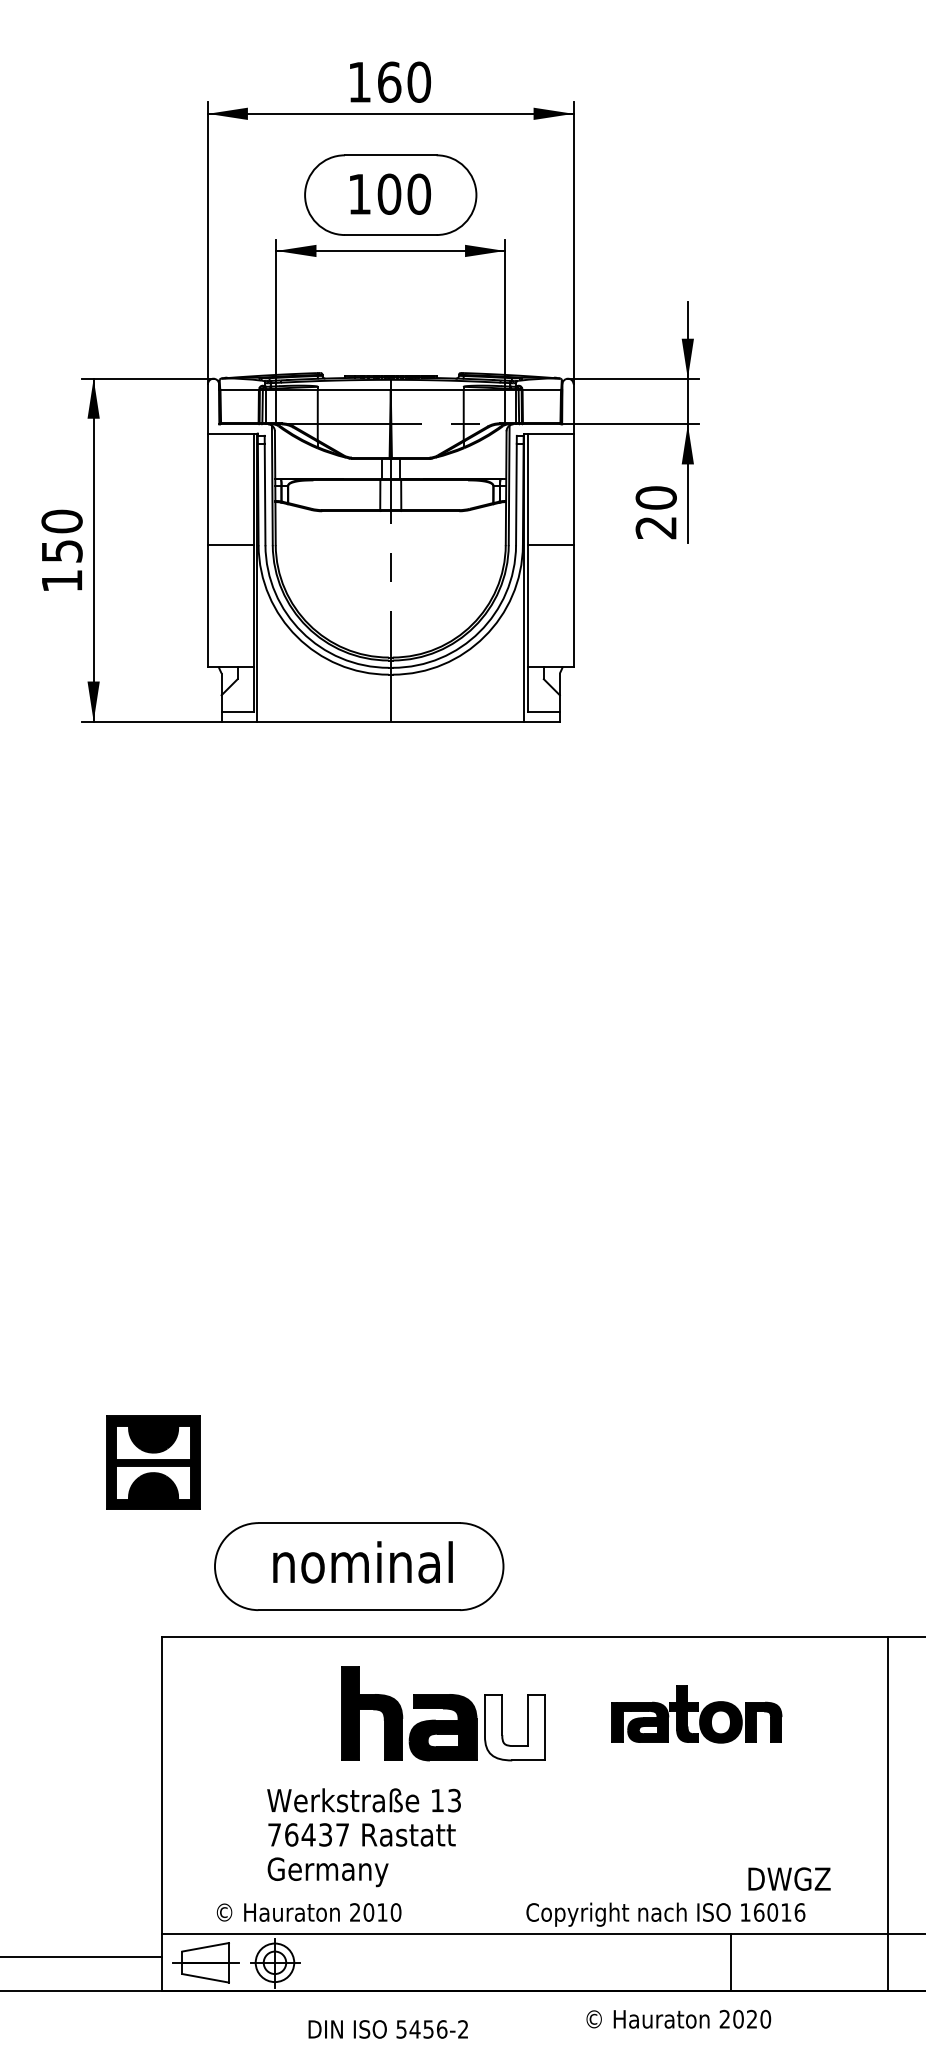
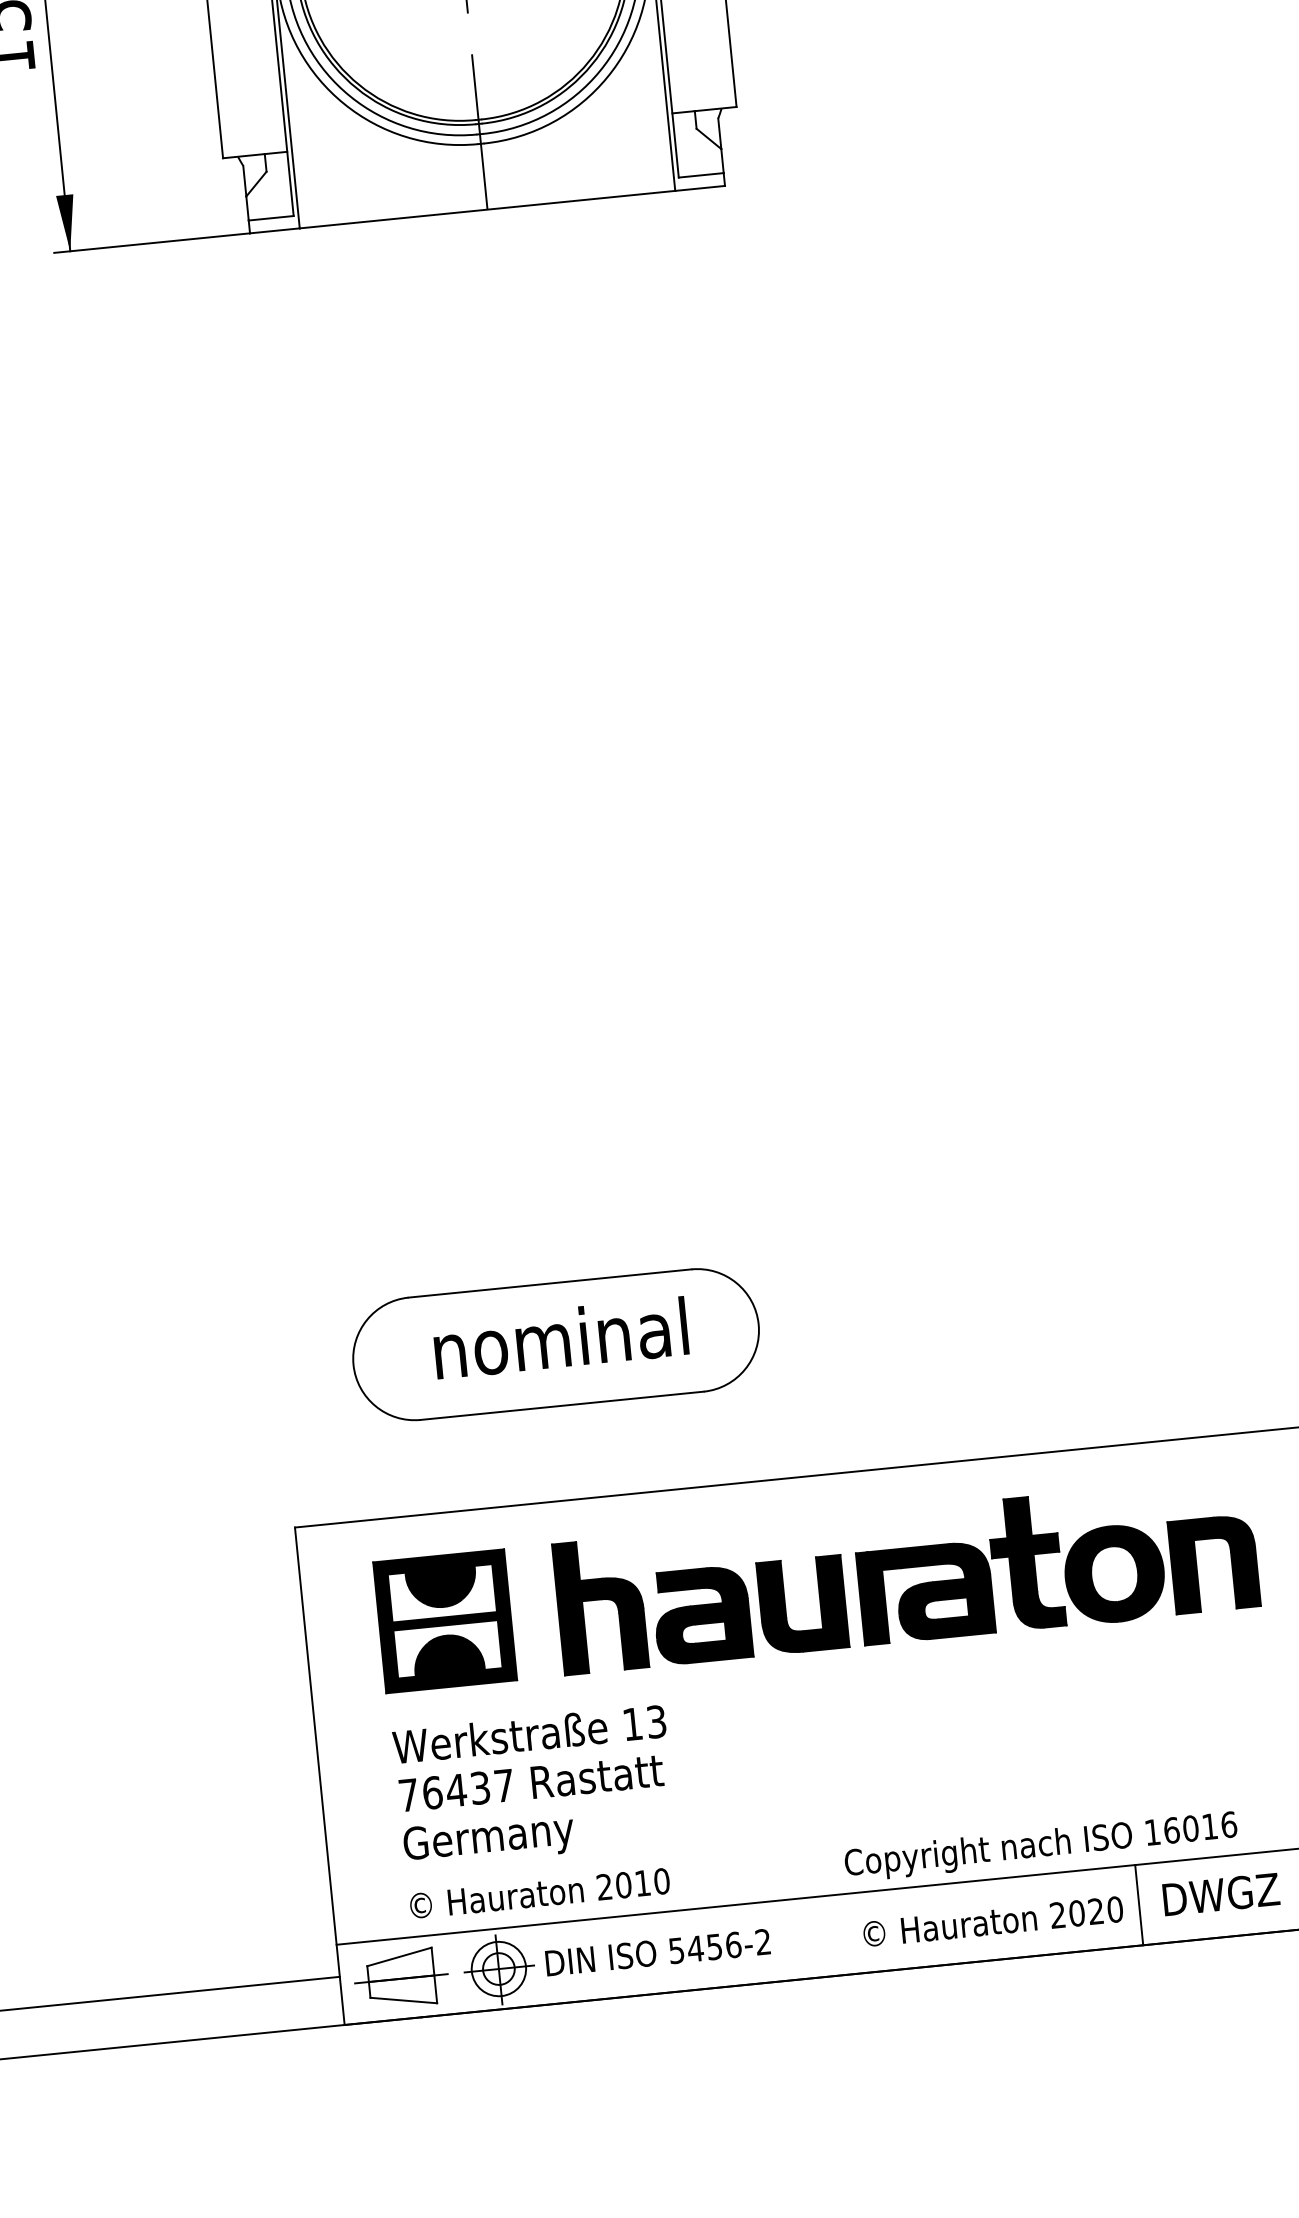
part: (153, 1462) -> (445, 1620), moved
part: (359, 1566) -> (556, 1344), moved
part: (696, 1714) -> (1056, 1561), size x1.67
fill: (514, 1727) -> (802, 1605), added
text: (363, 1837) -> (533, 1786), moved
text: (789, 1878) -> (1221, 1893), moved
text: (678, 2018) -> (992, 1920), moved
text: (387, 2029) -> (656, 1952), moved

